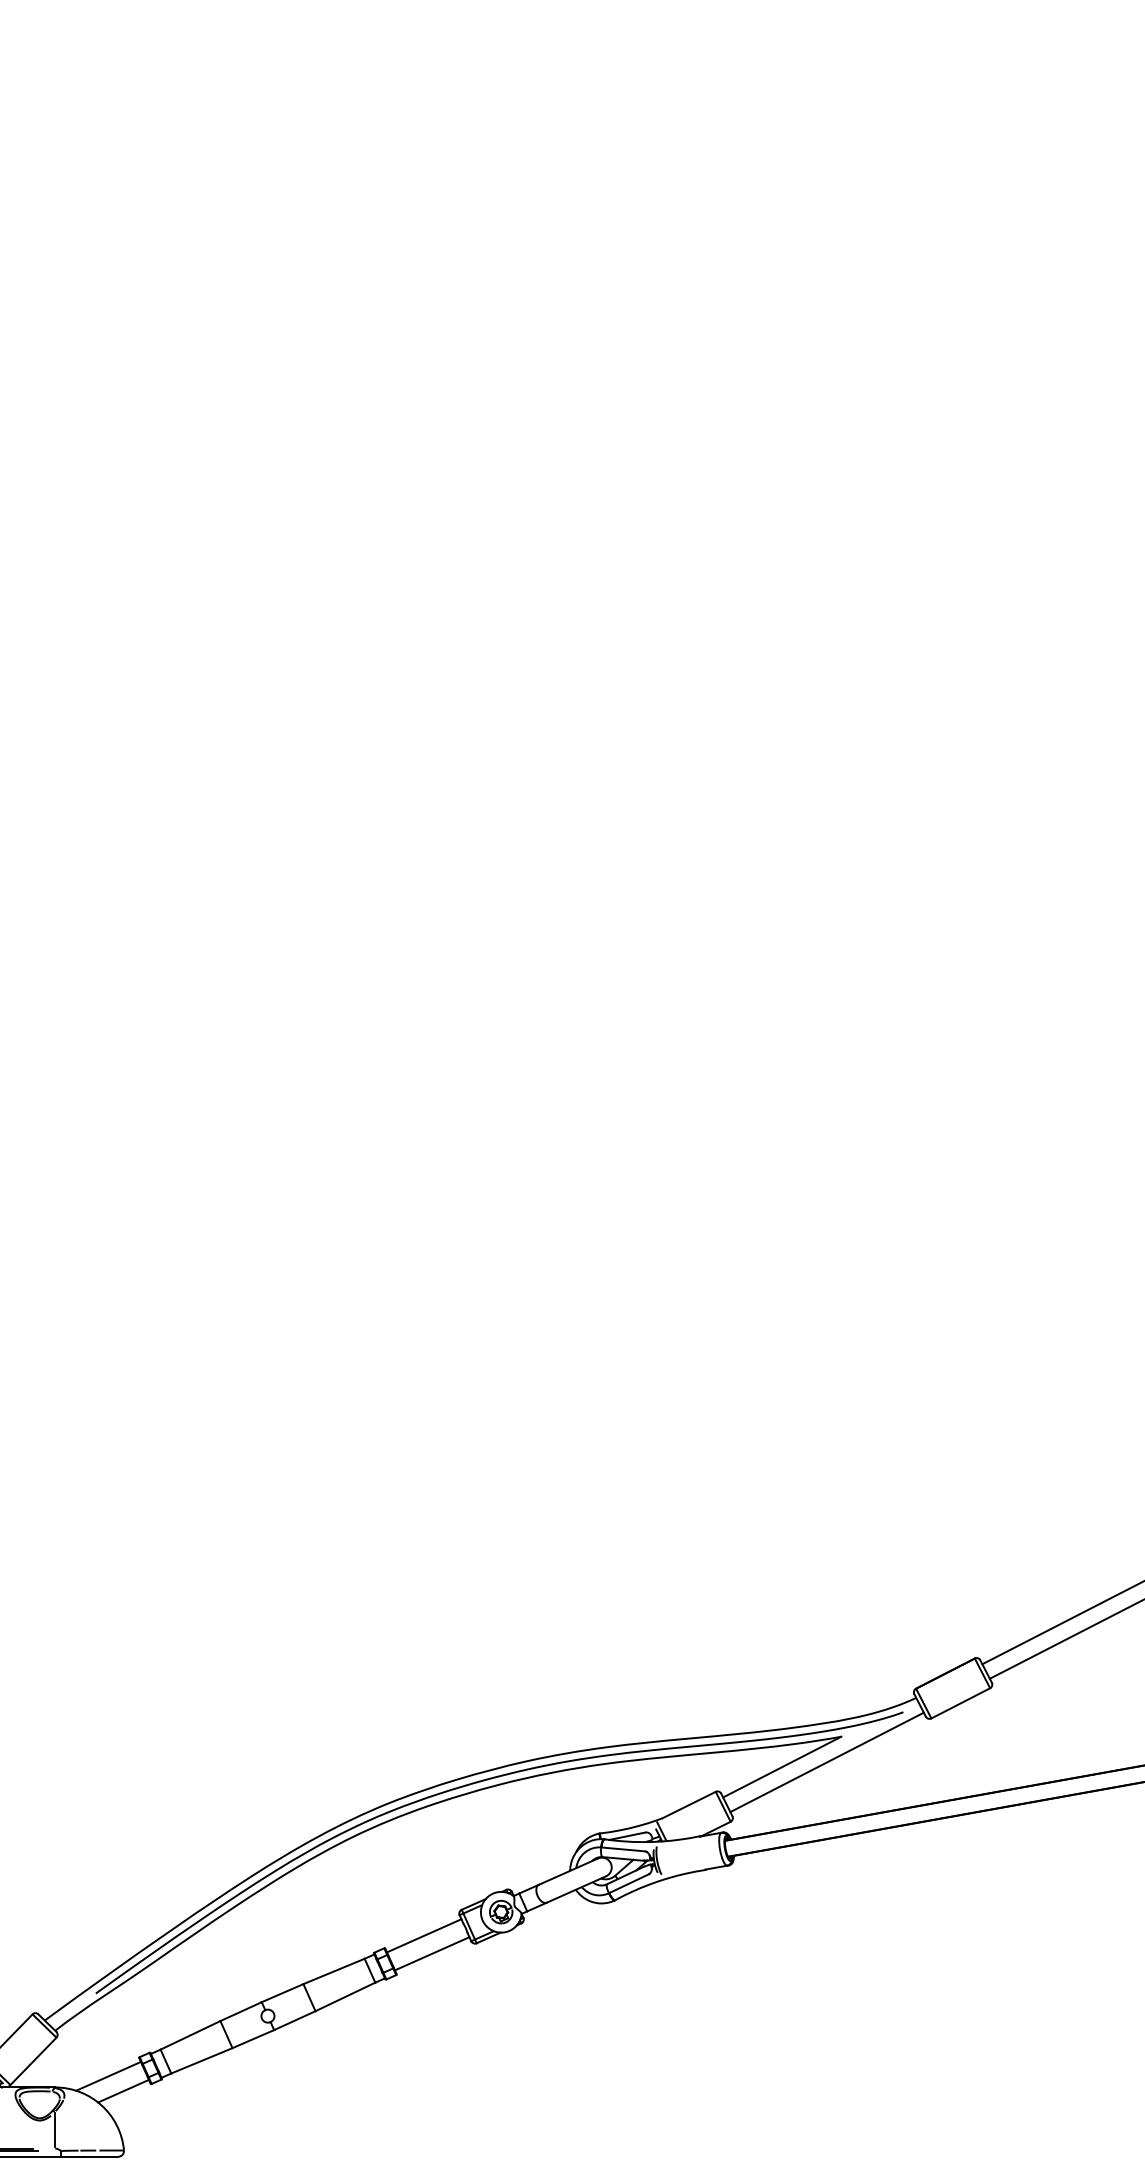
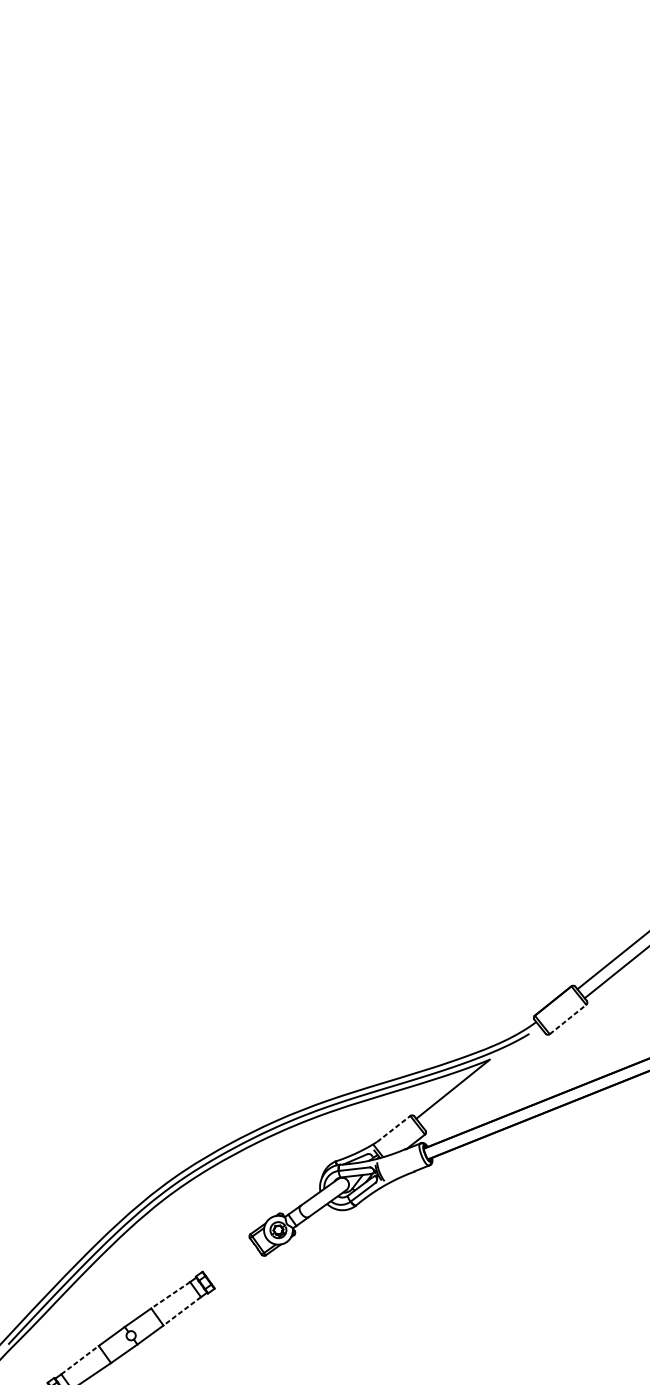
line: (960, 1703) -> (567, 1019), solid -> dashed
line: (826, 1762) -> (483, 1079), removed
line: (689, 1805) -> (394, 1129), solid -> dashed
line: (424, 1935) -> (228, 1257), removed
line: (431, 1953) -> (235, 1268), removed
line: (333, 1971) -> (170, 1295), solid -> dashed
line: (344, 1997) -> (181, 1311), solid -> dashed
line: (190, 2035) -> (80, 1360), solid -> dashed

